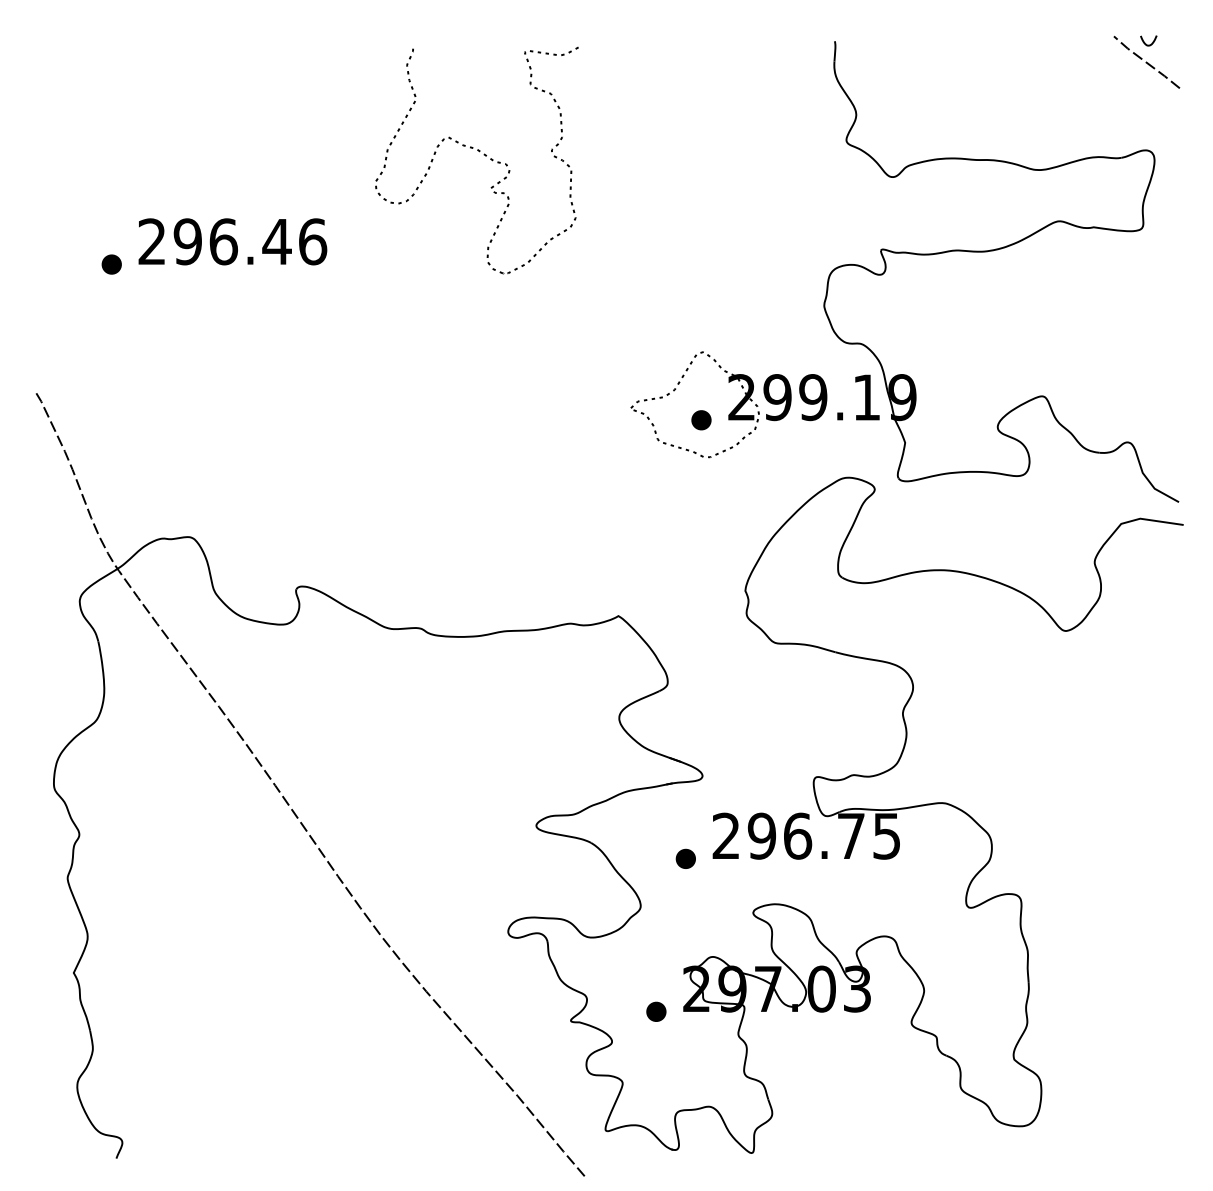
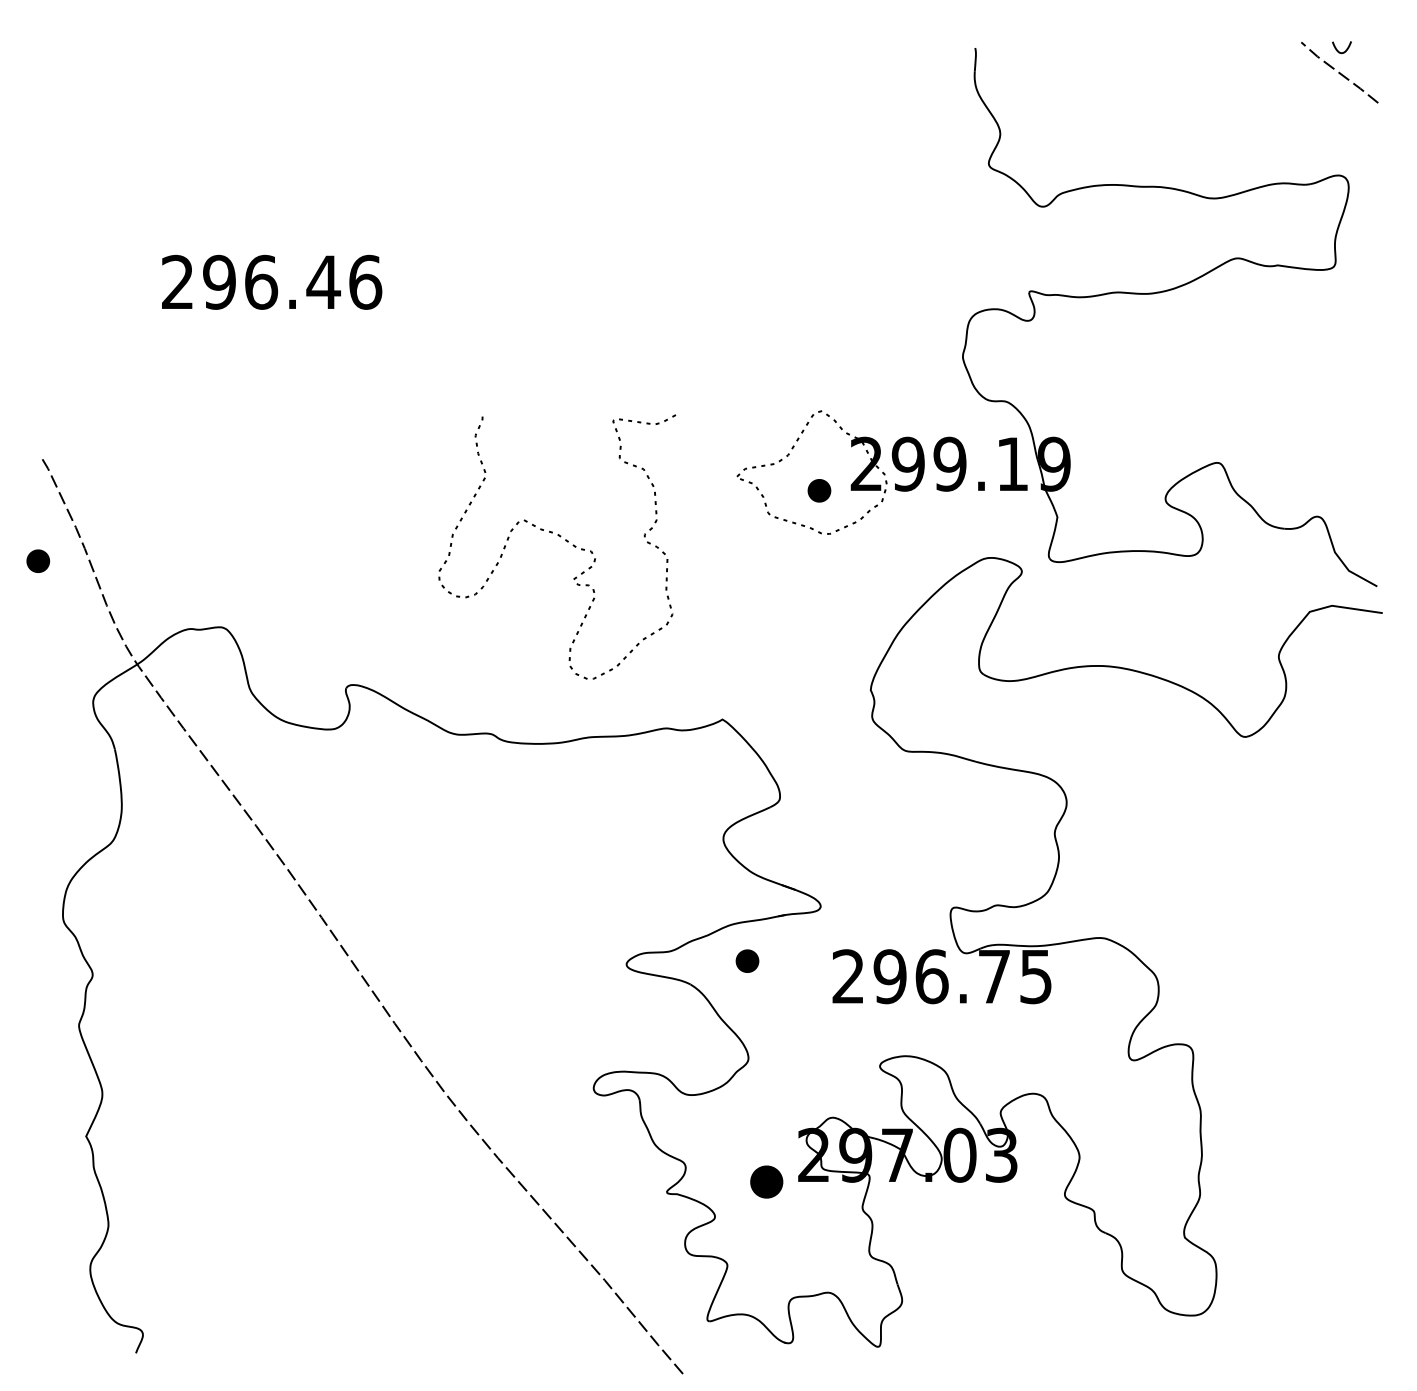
curve: (479, 152) -> (560, 537), moved
part: (111, 264) -> (37, 561), moved
part: (685, 858) -> (747, 960), moved
part: (656, 1011) -> (766, 1181), size x1.4

